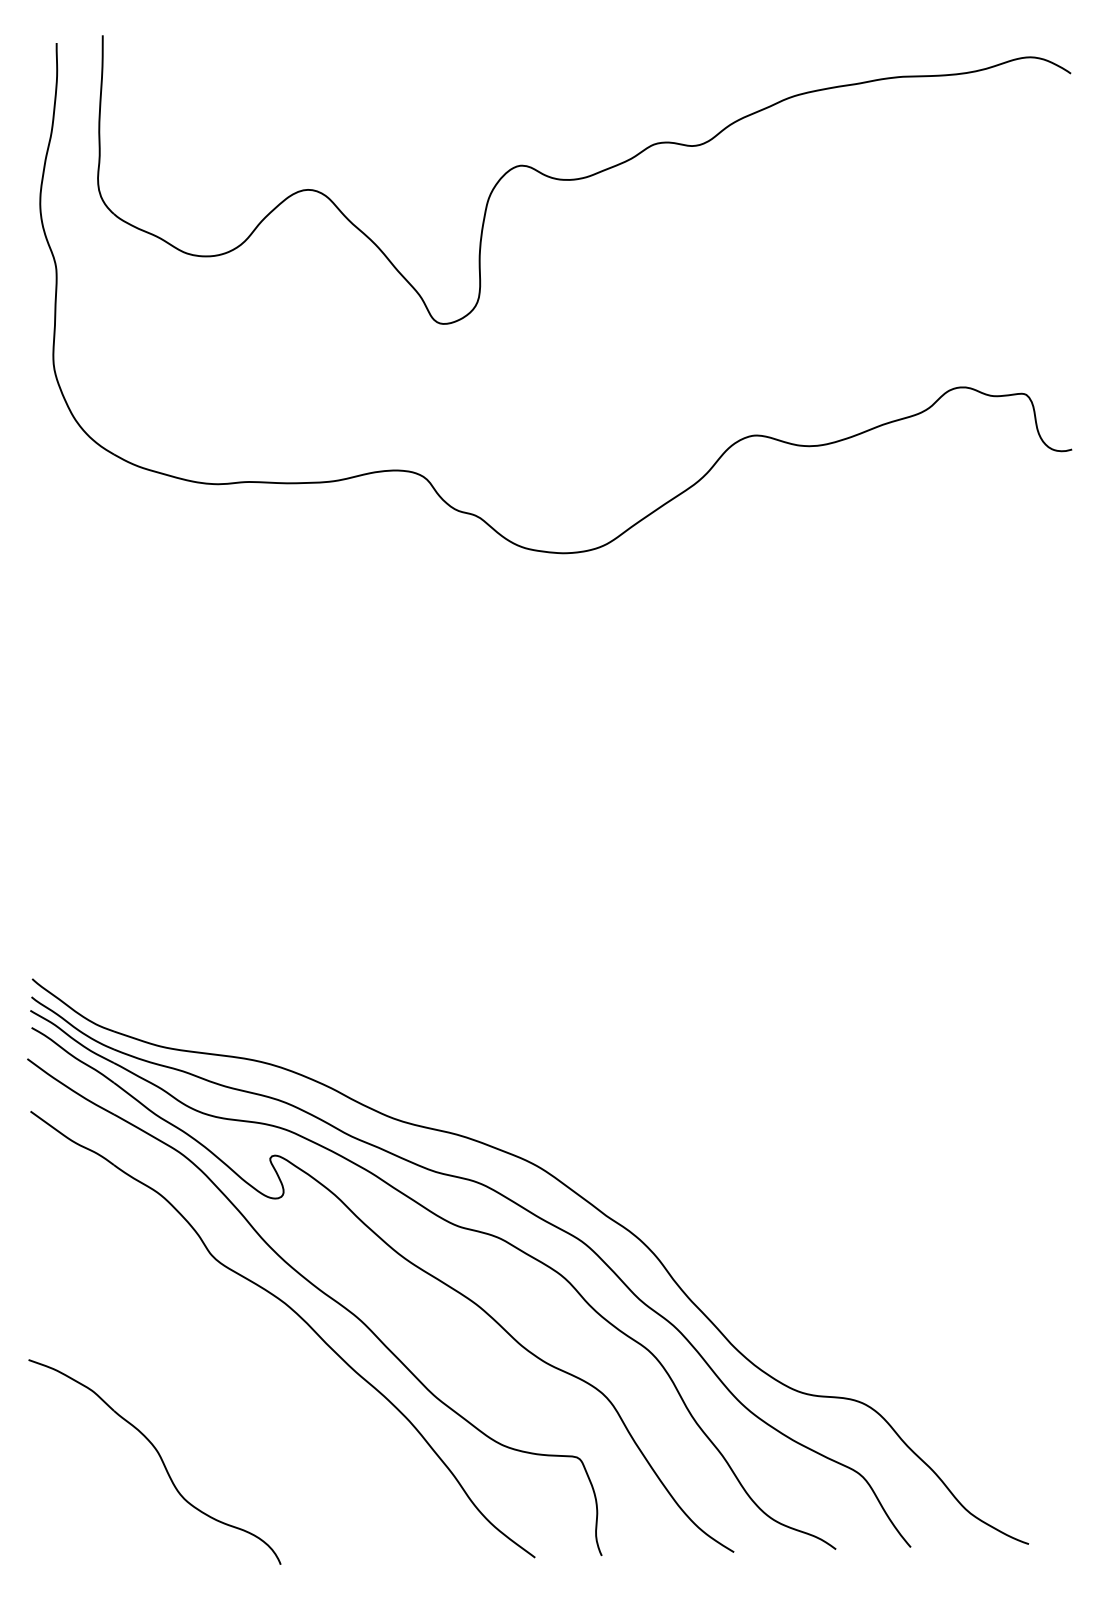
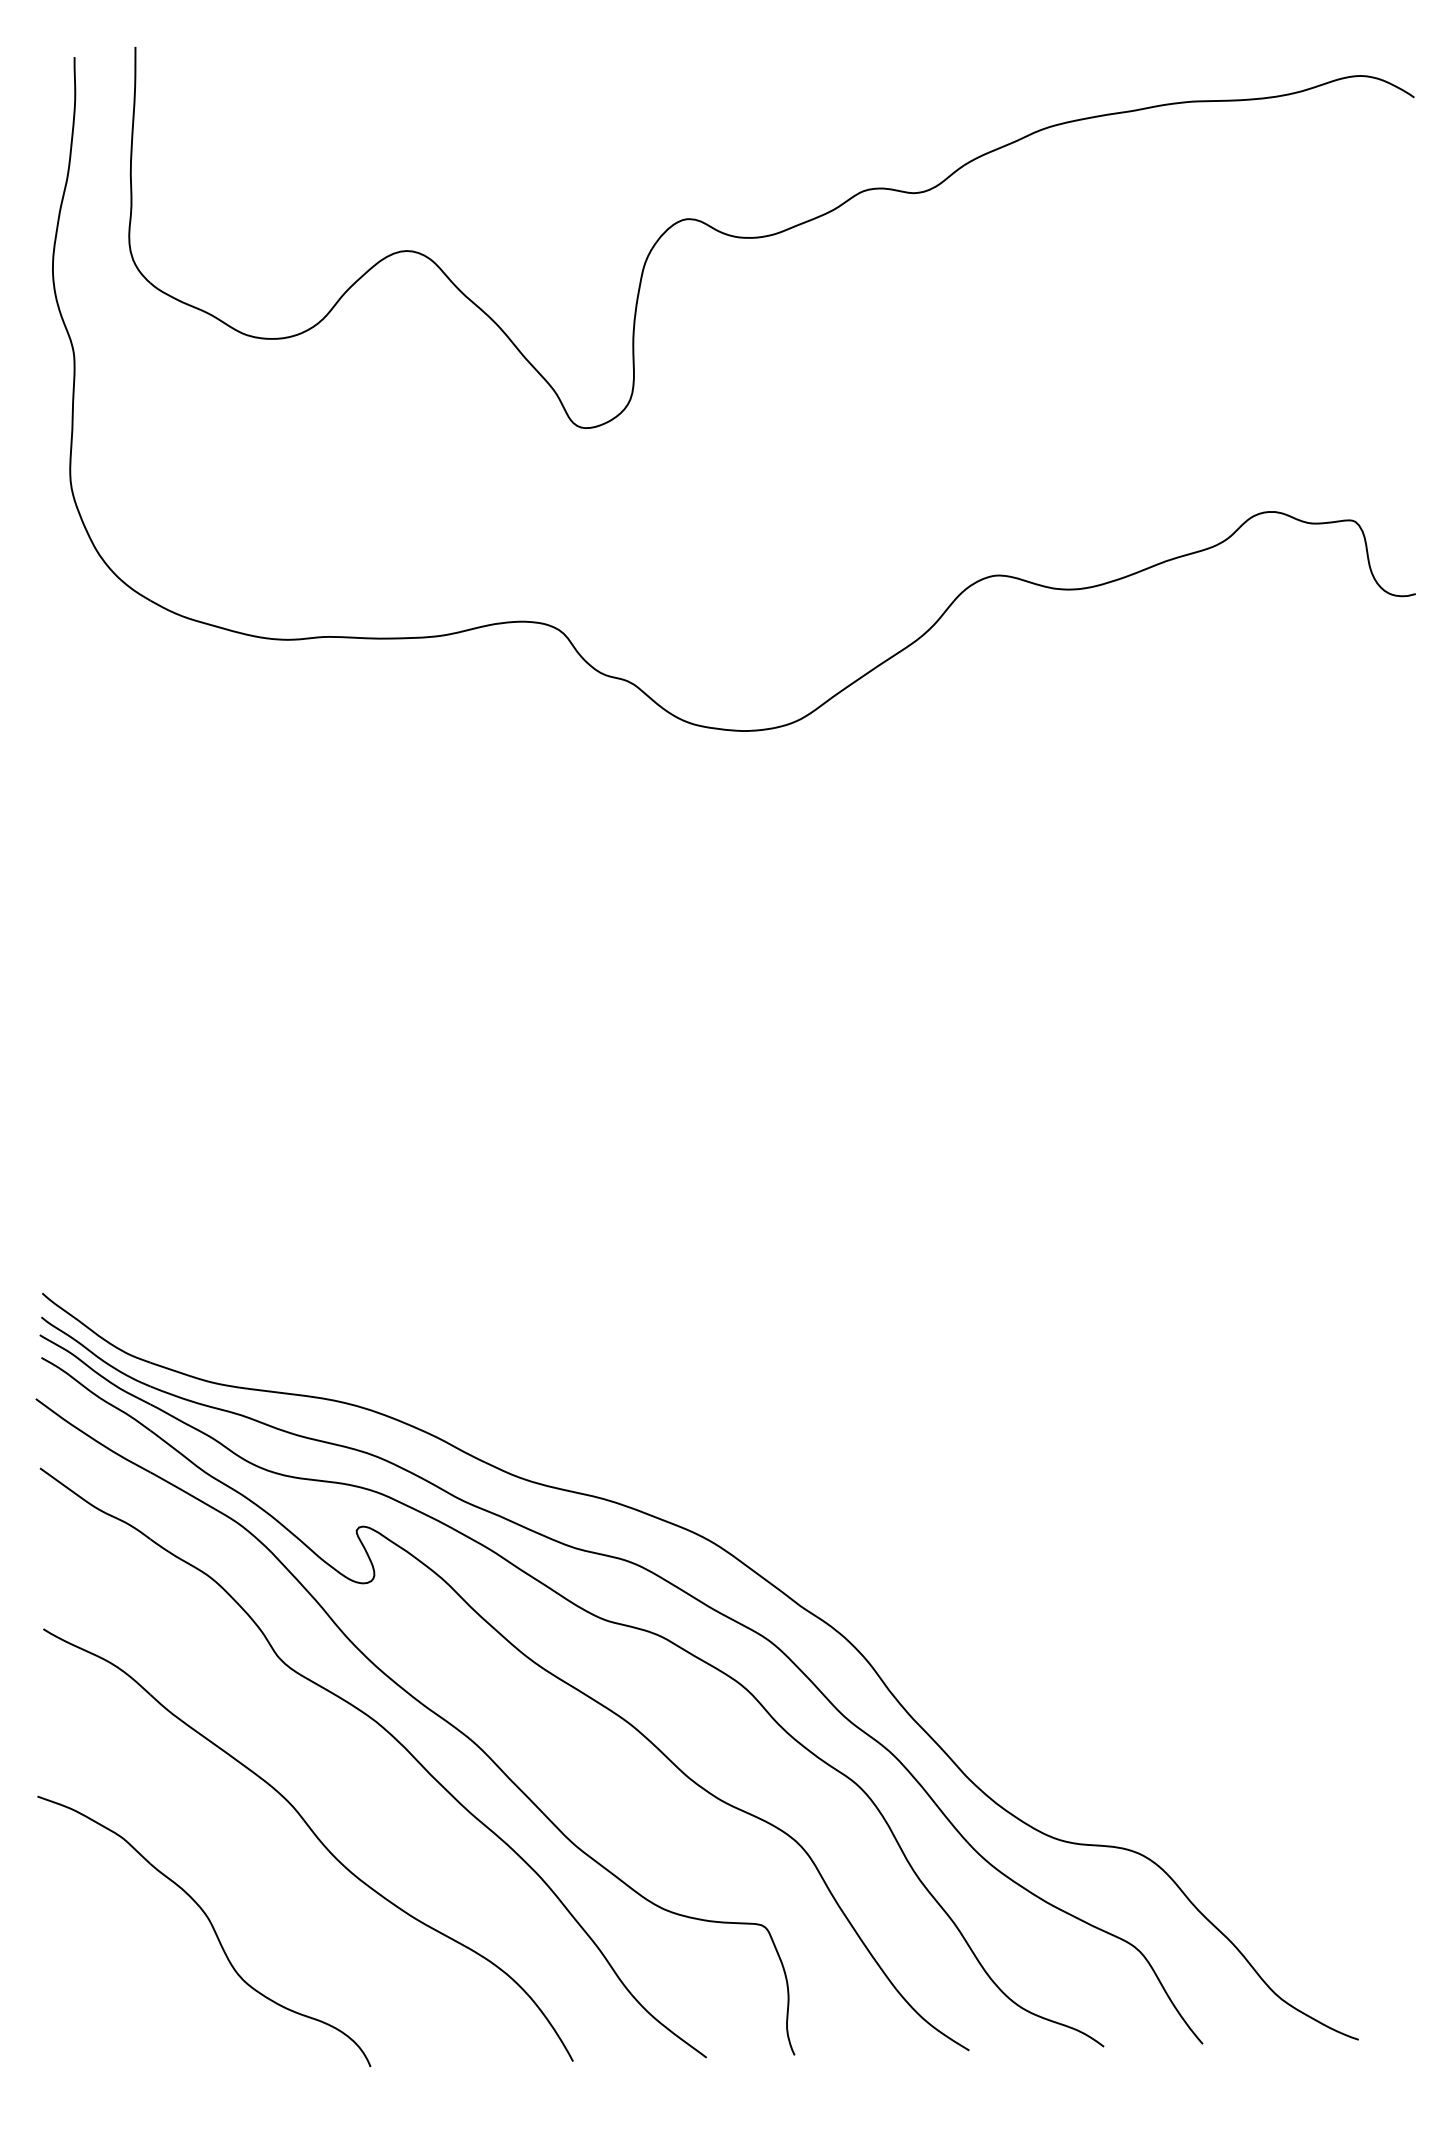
part: (239, 1391) -> (316, 1838), added

